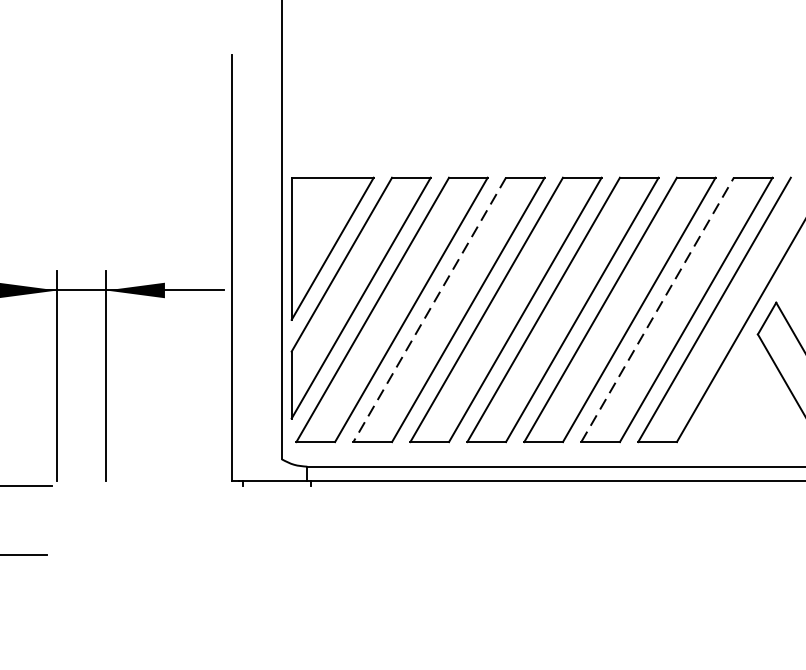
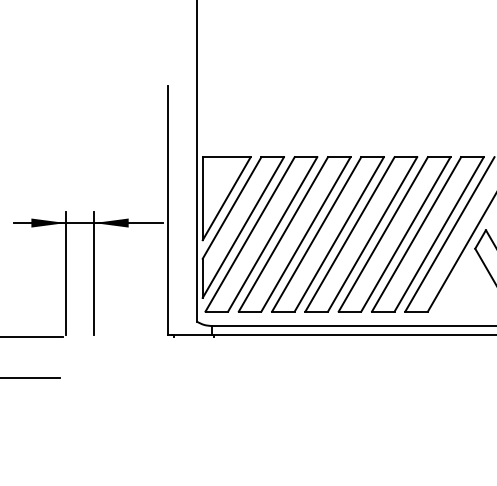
line: (657, 308) -> (416, 233), dashed -> solid
line: (429, 310) -> (283, 234), dashed -> solid

